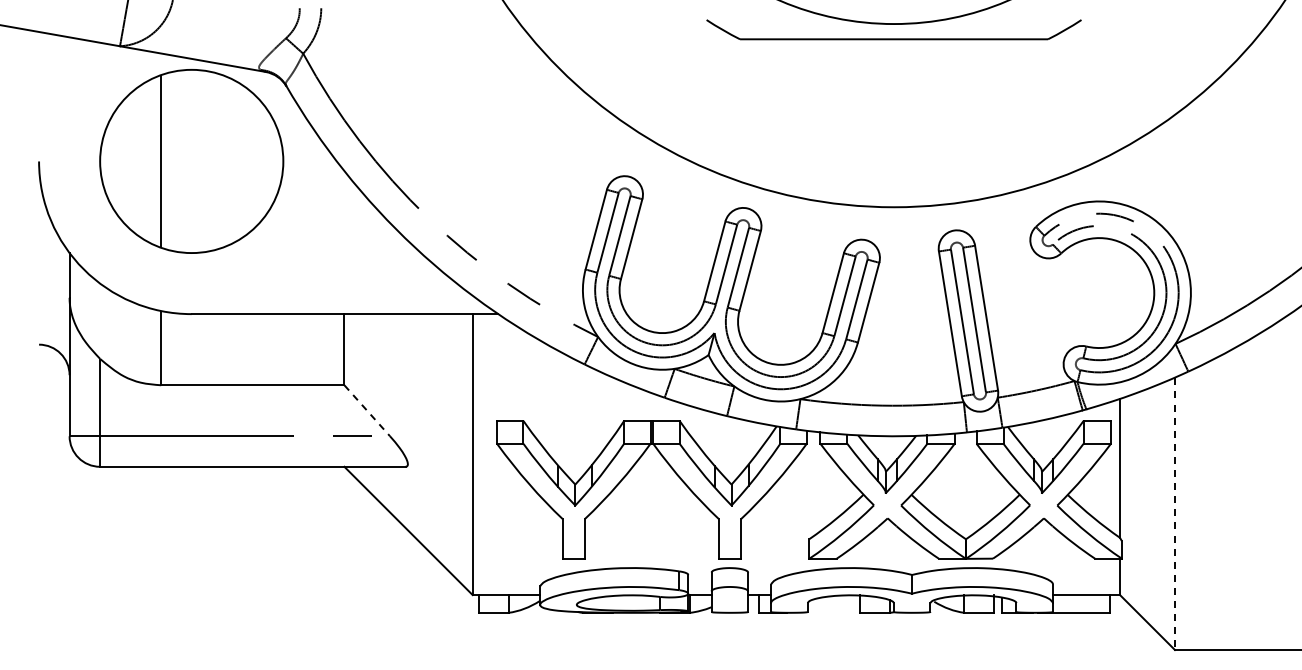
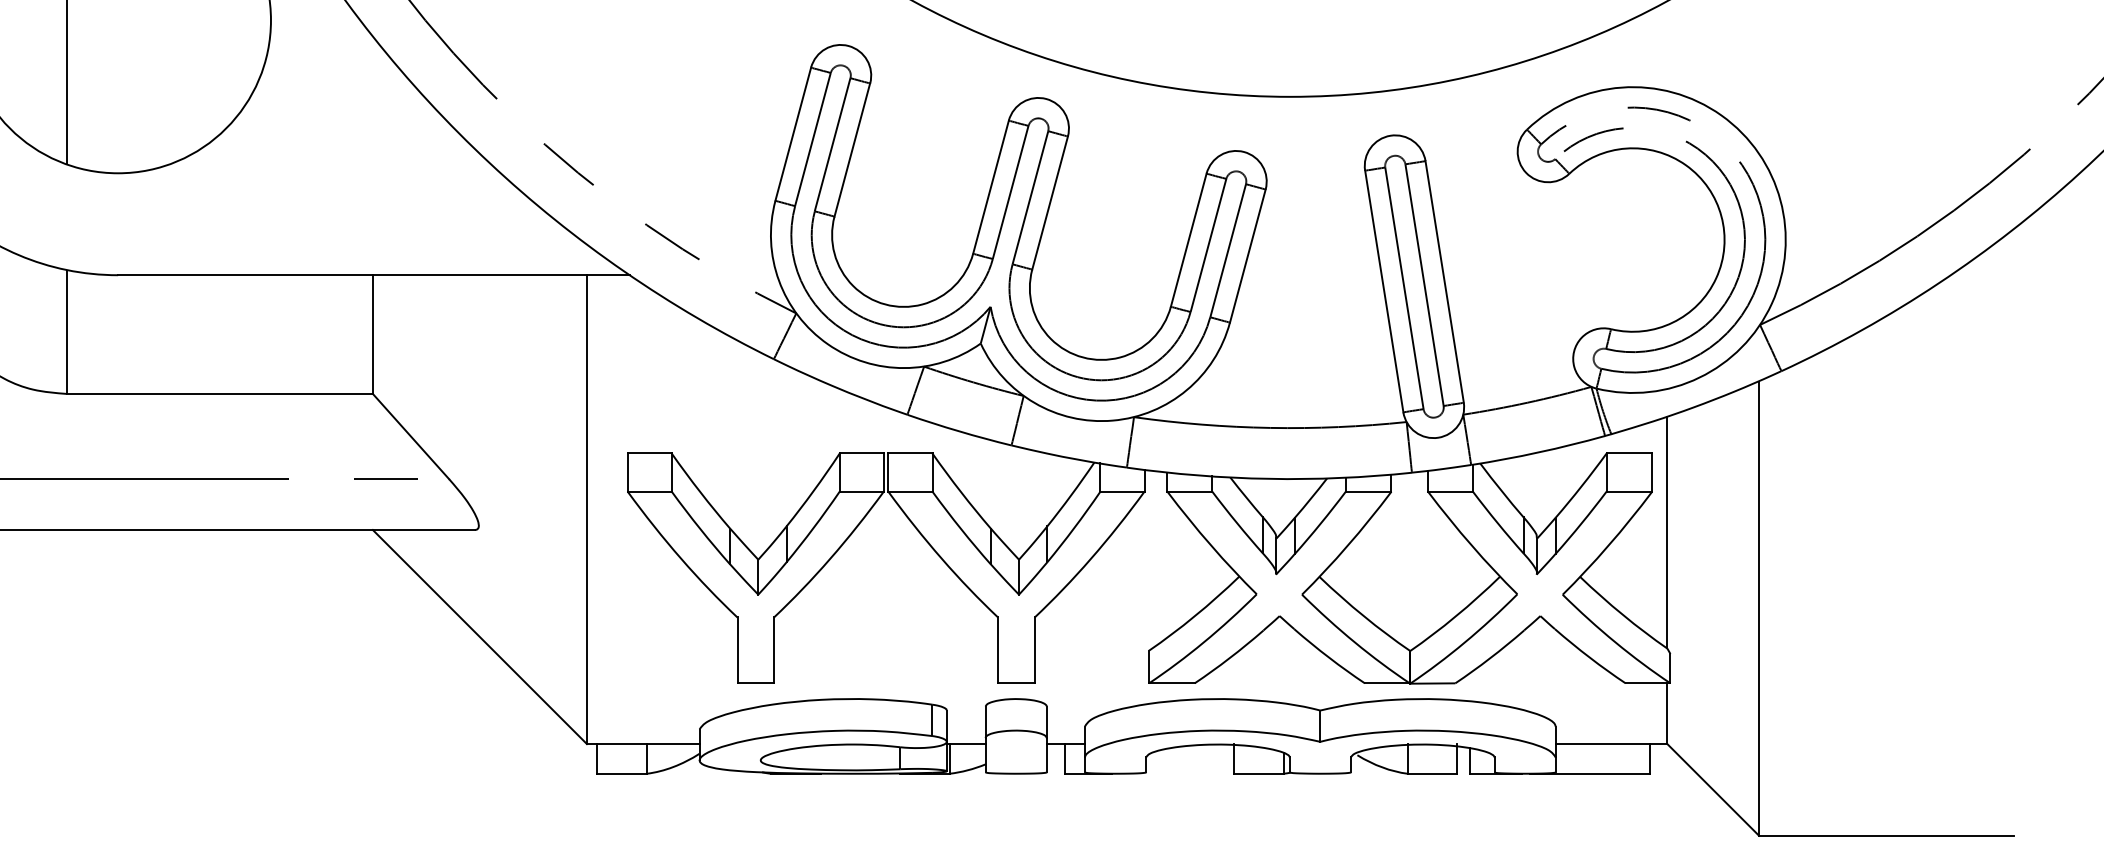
line: (367, 411) -> (411, 437), dashed -> solid
line: (1174, 514) -> (1758, 609), dashed -> solid

